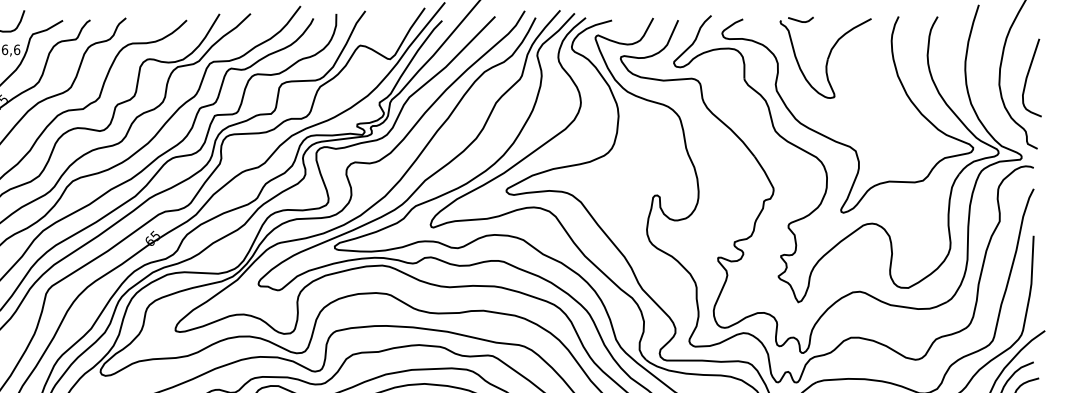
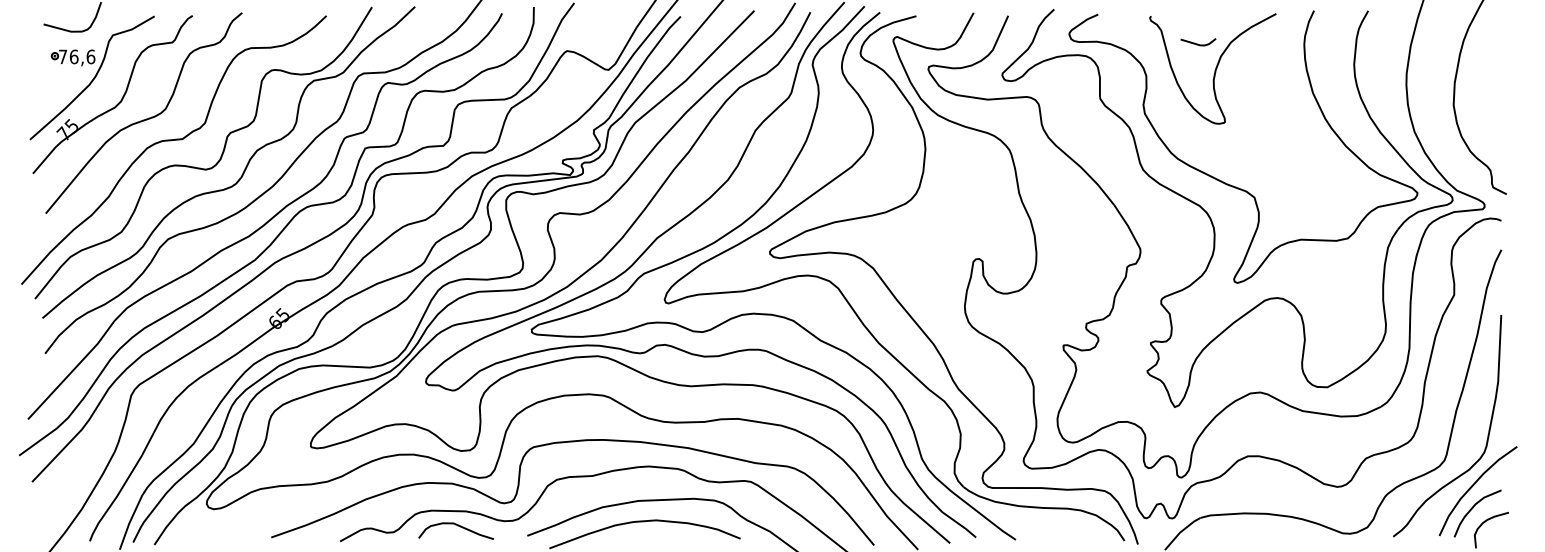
line: (801, 20) -> (1198, 43), moved
curve: (1028, 76) -> (1493, 93), removed

